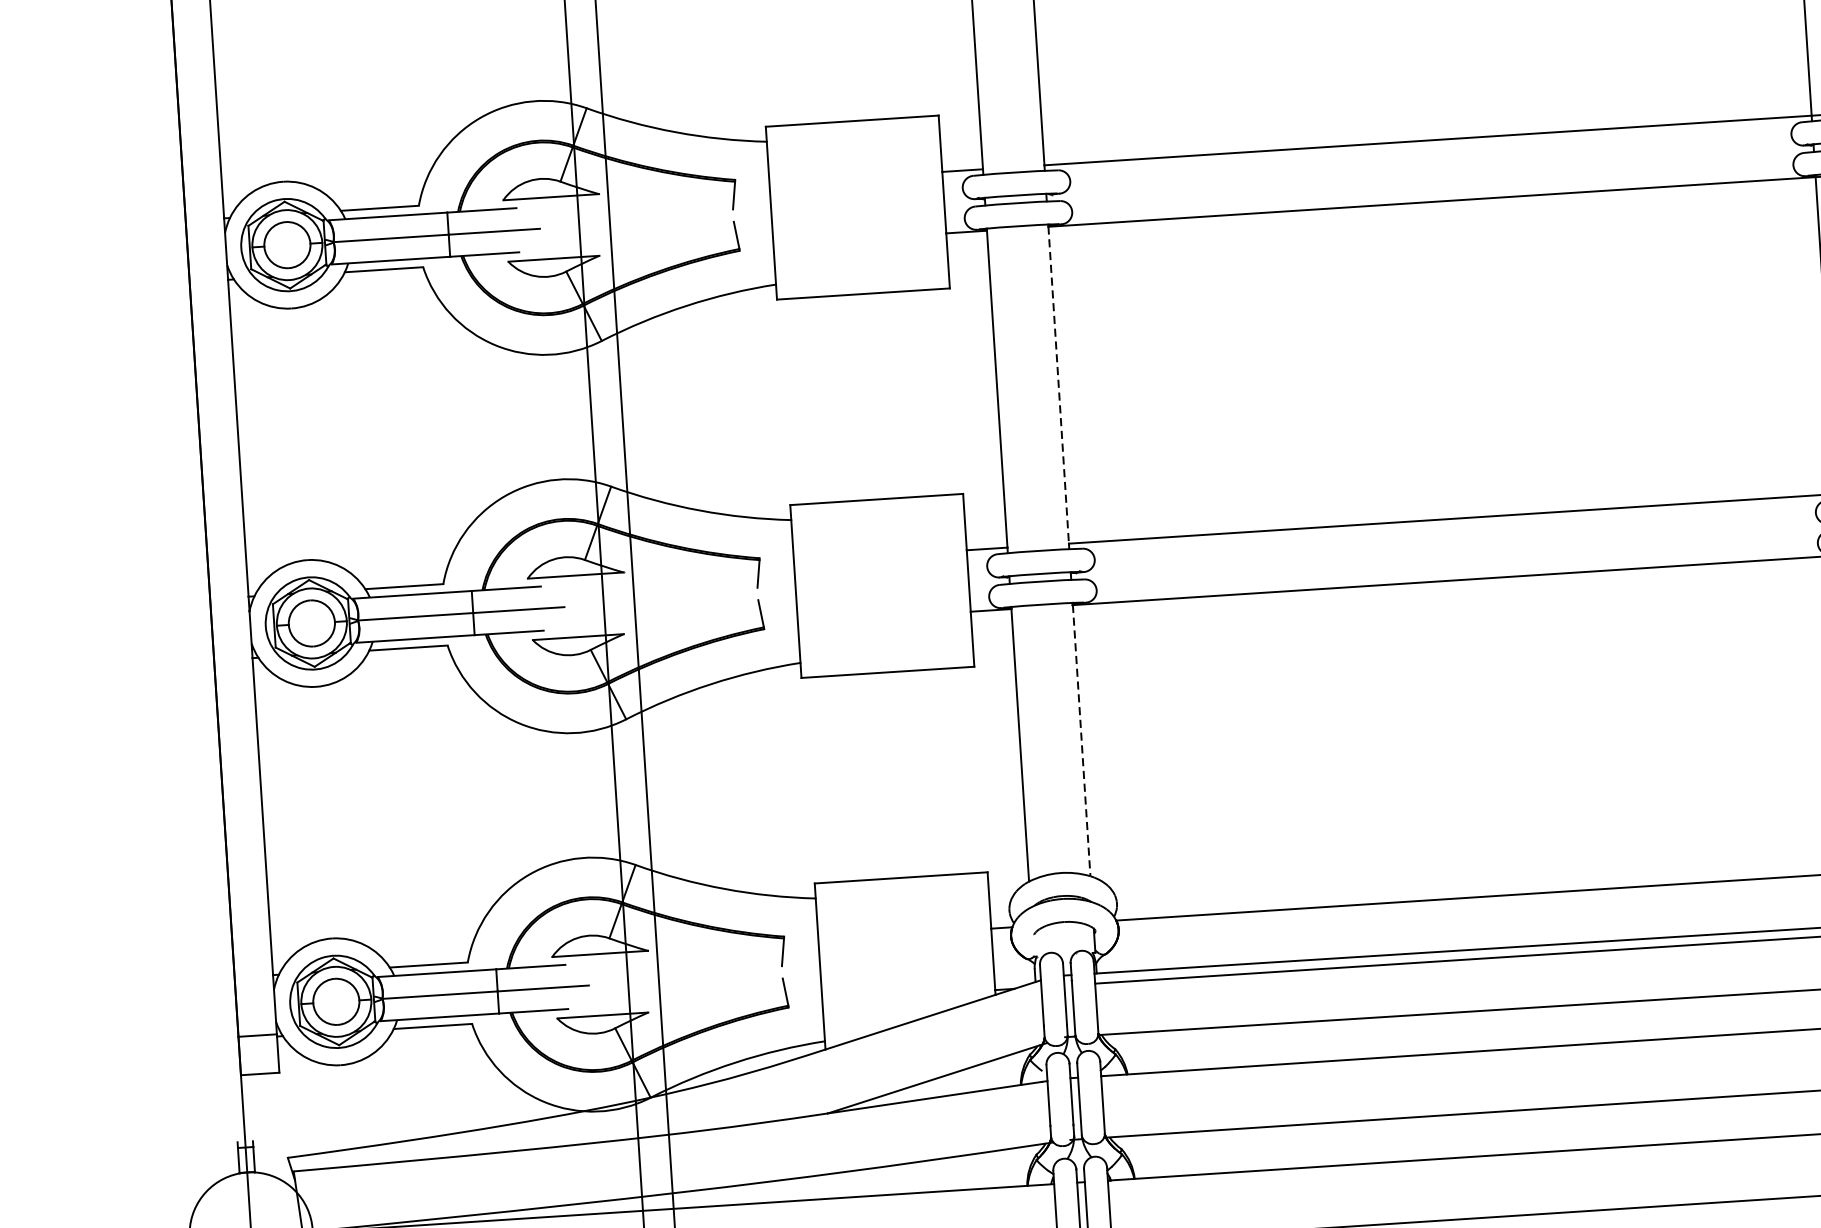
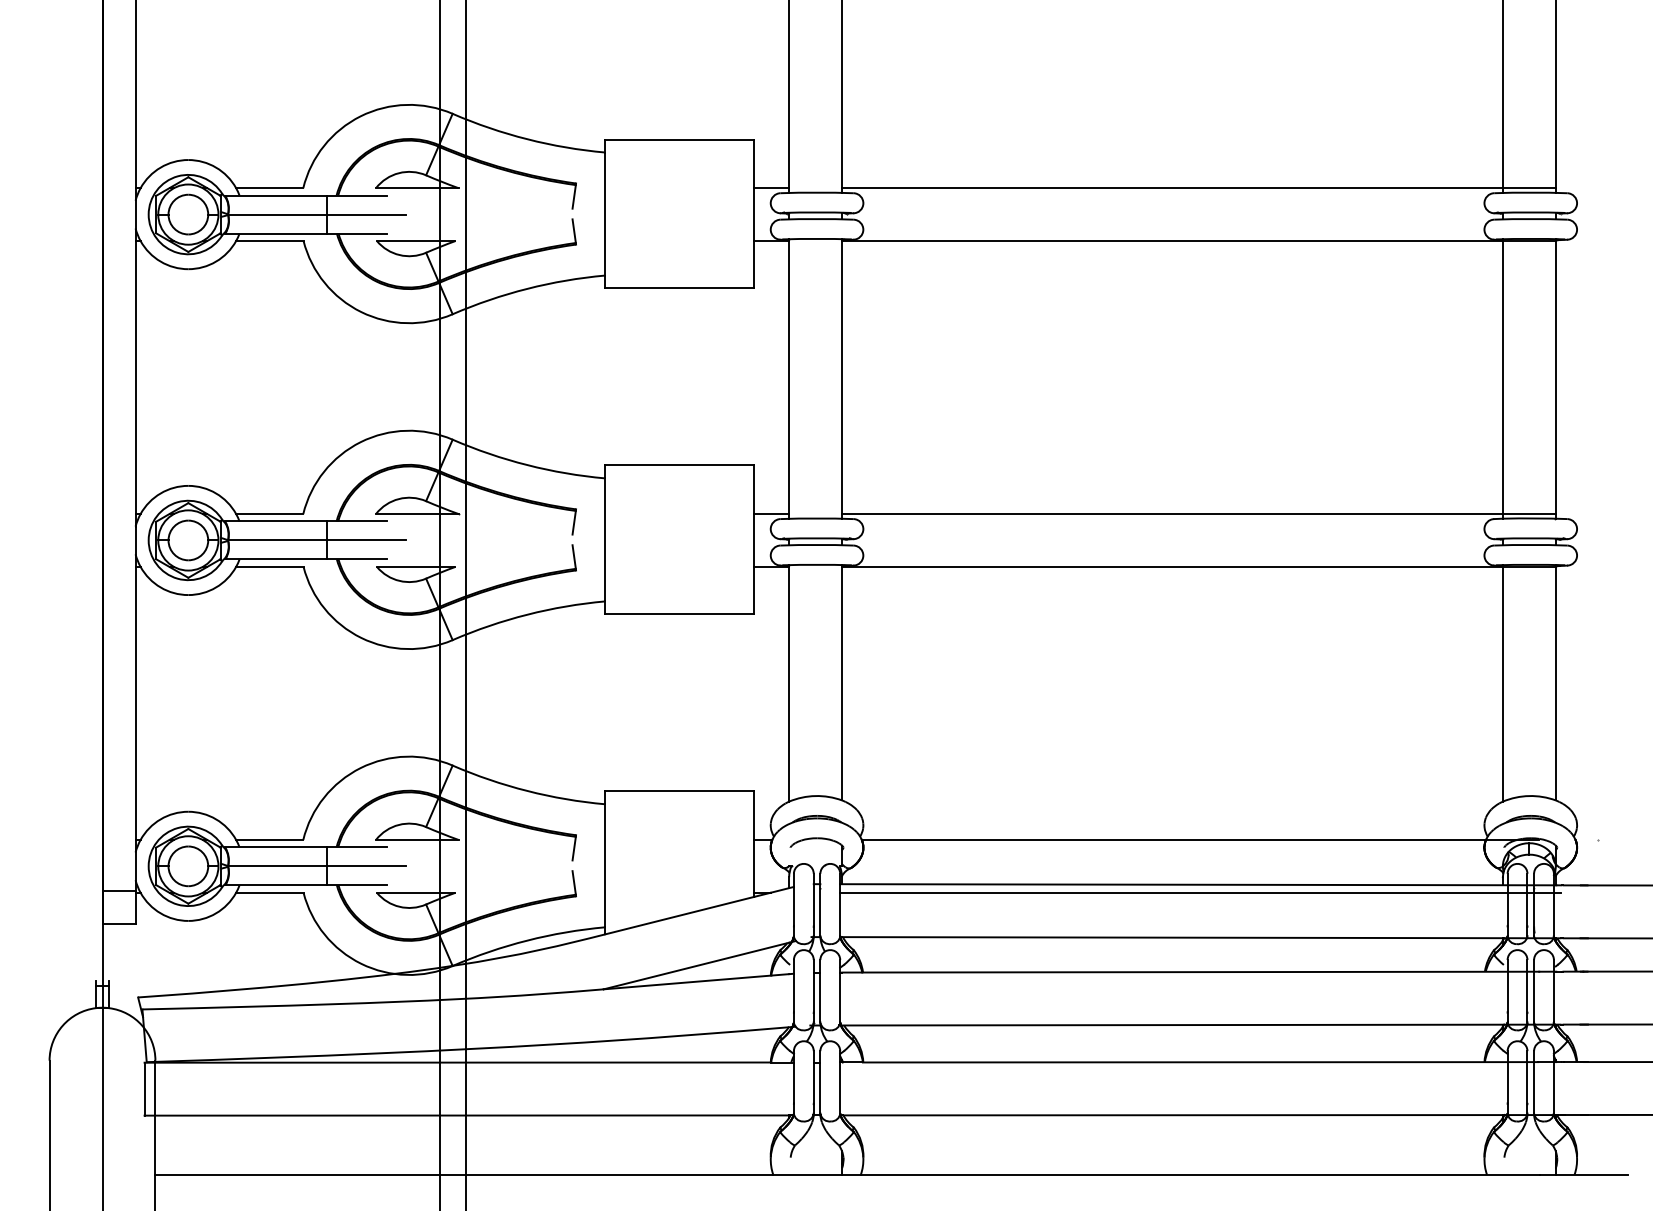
line: (1059, 385) -> (842, 377), dashed -> solid
line: (1082, 740) -> (842, 683), dashed -> solid

